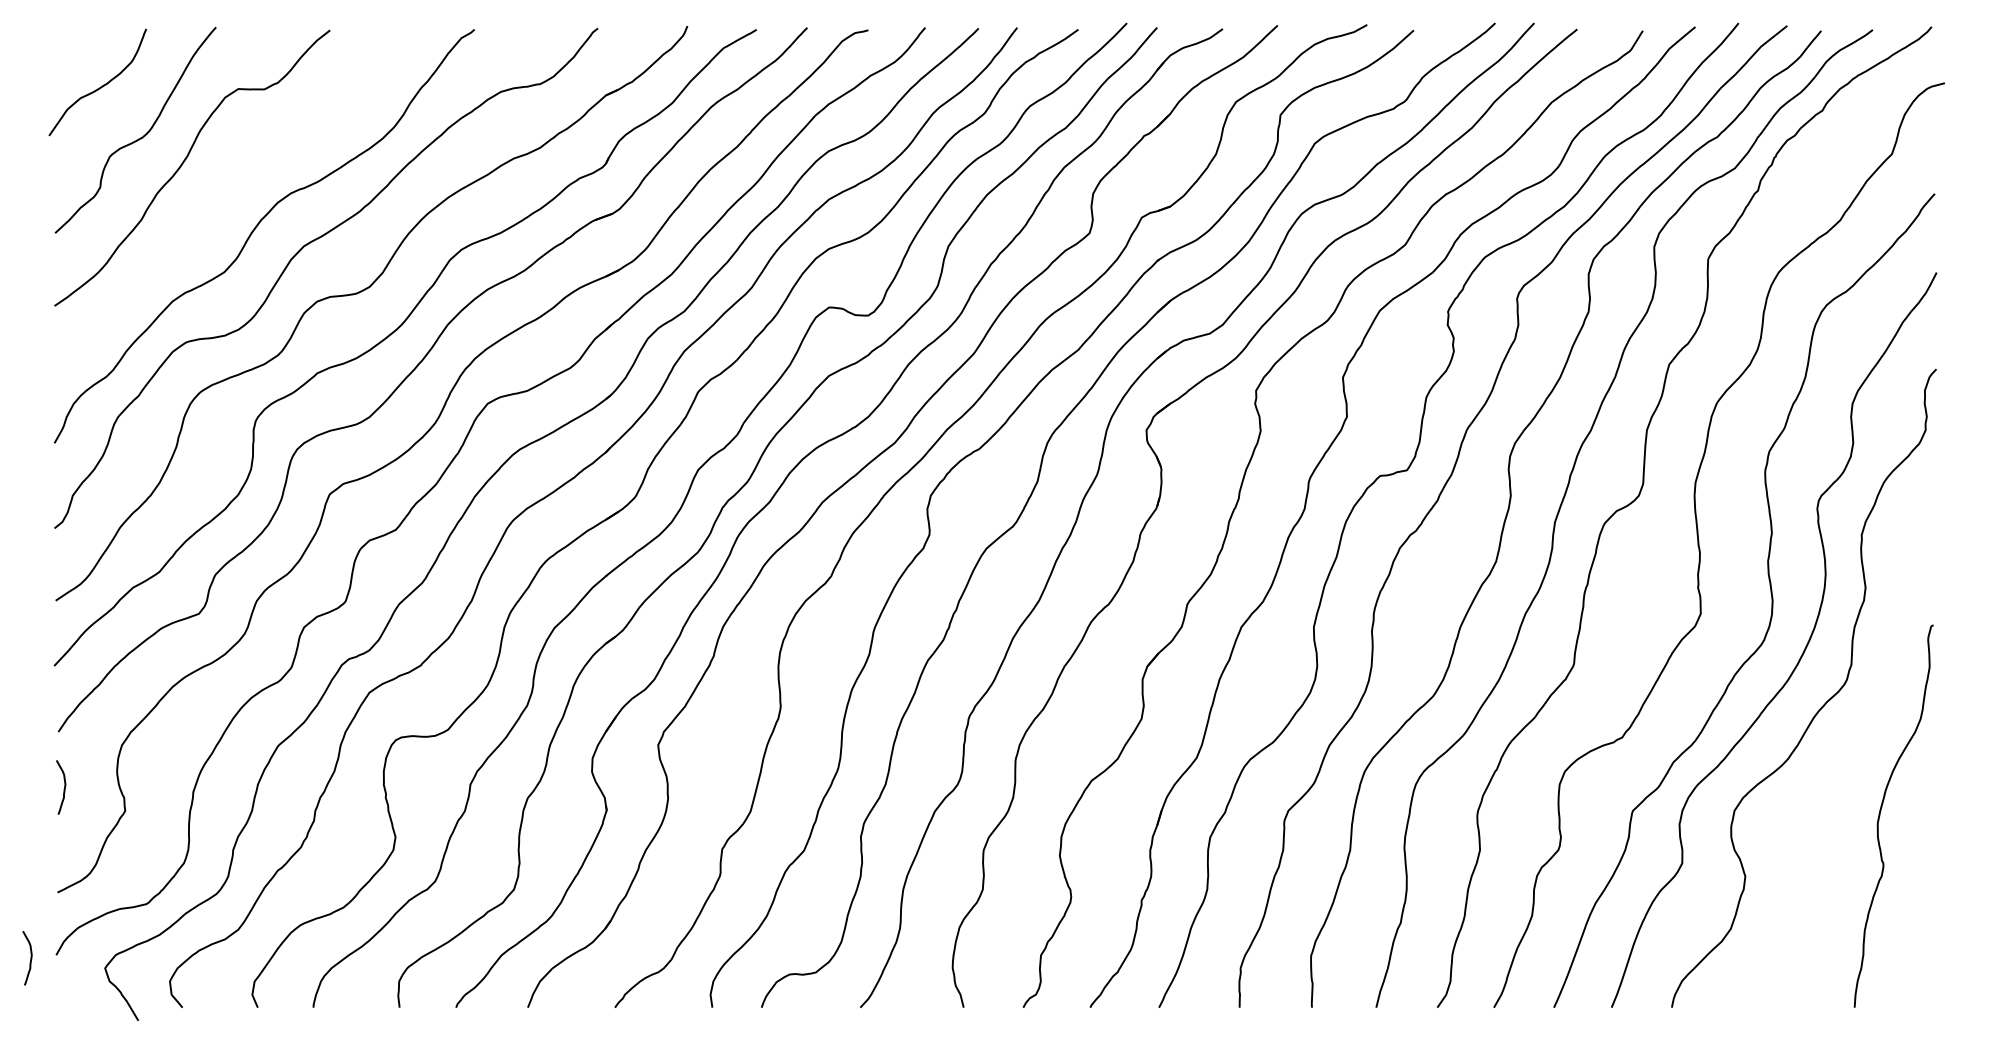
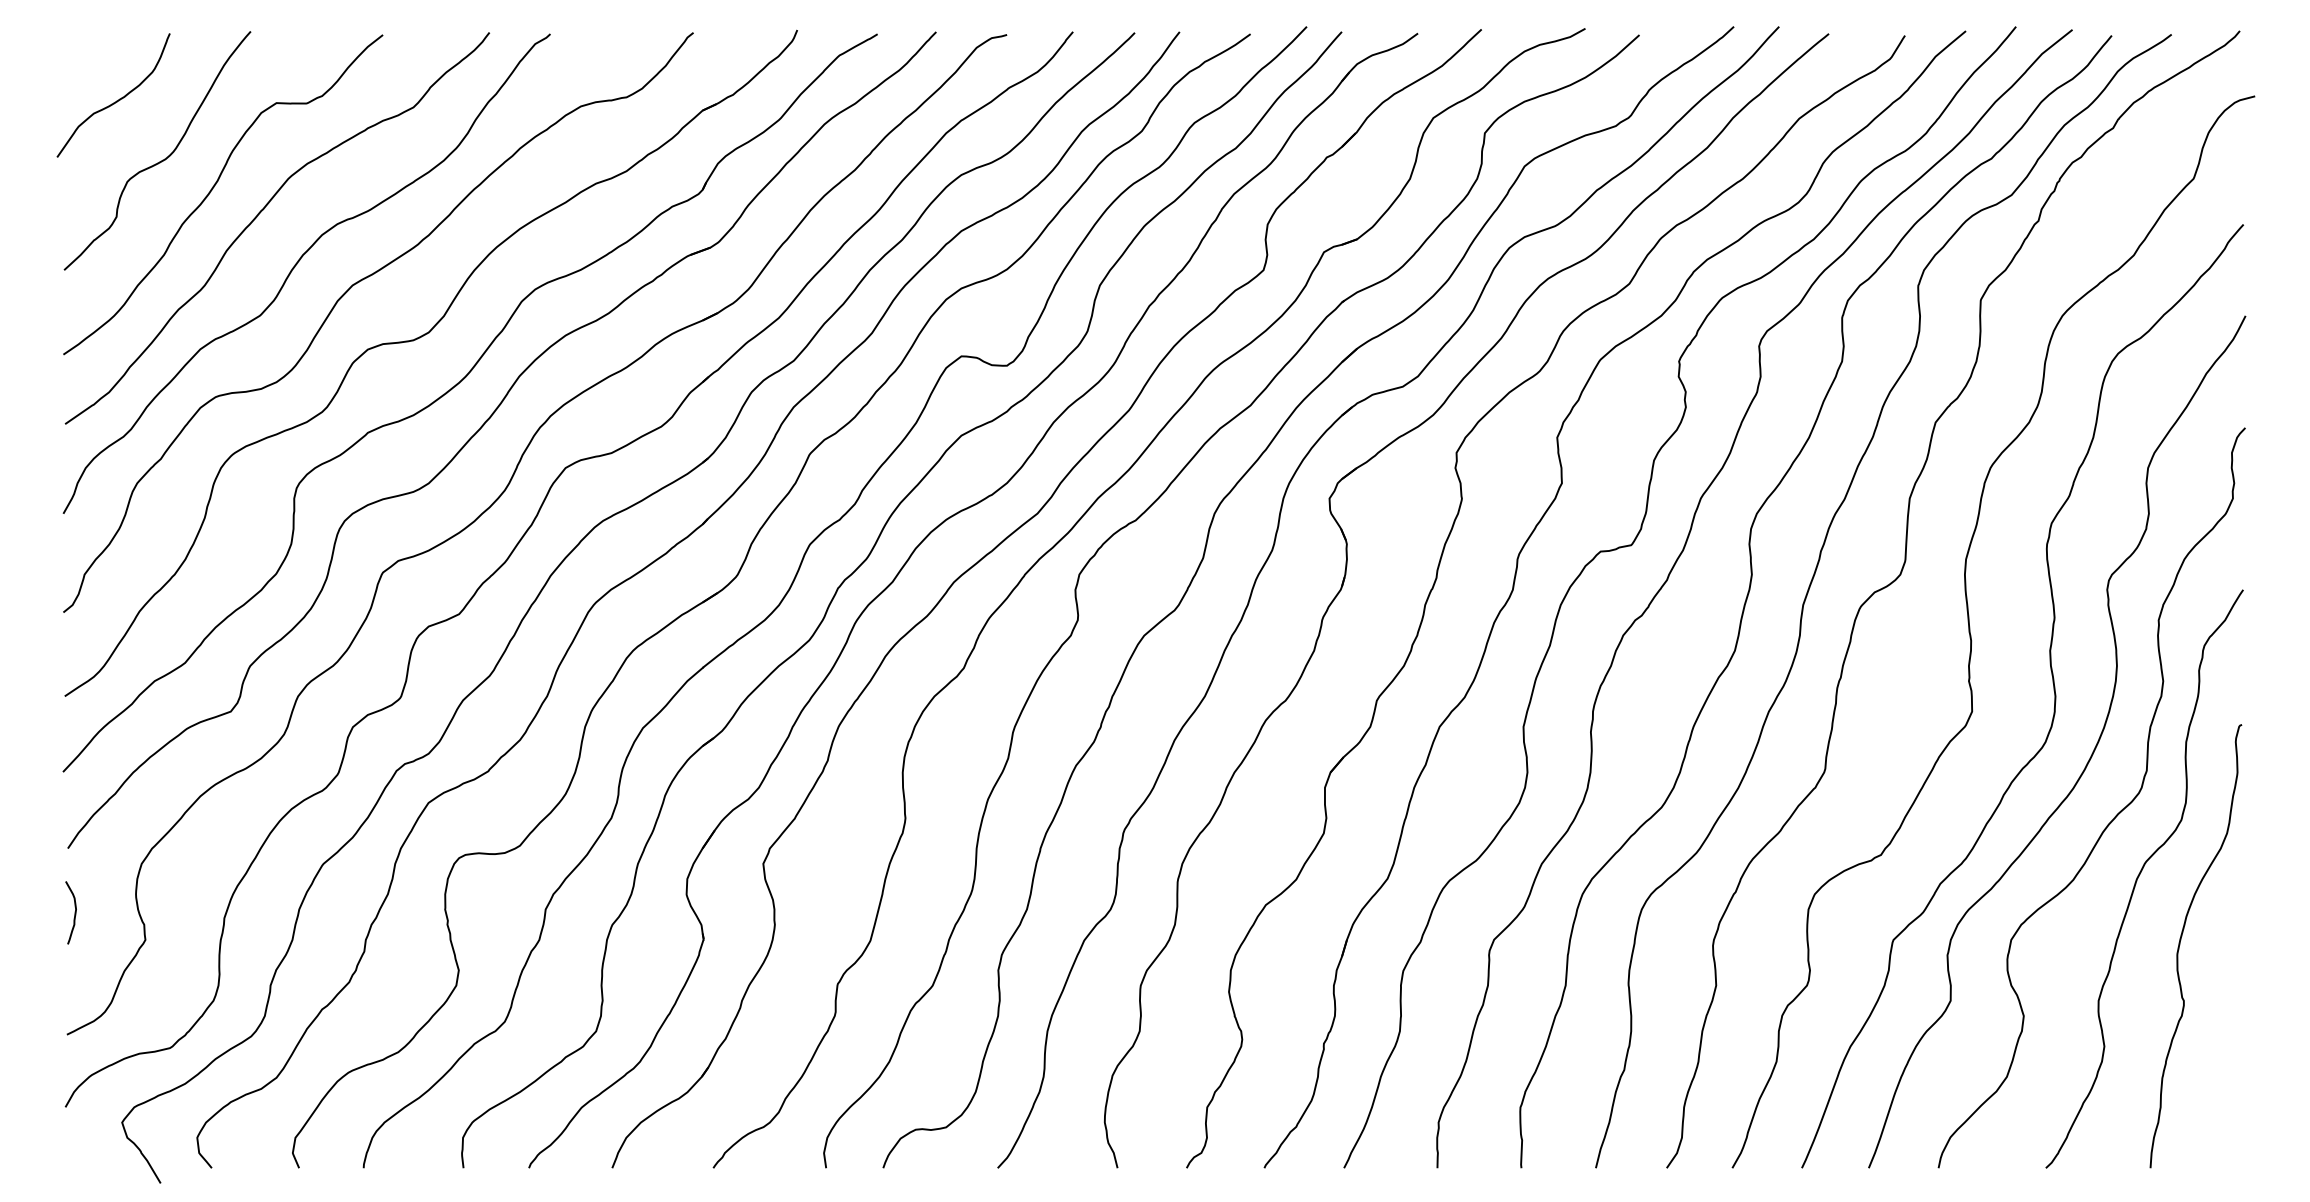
curve: (225, 183) -> (261, 212), added
curve: (1845, 756) -> (2139, 876), added
curve: (30, 957) -> (35, 1110), removed

